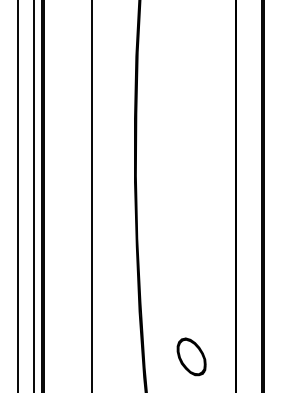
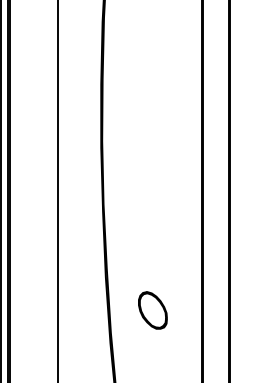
part: (191, 356) -> (152, 310), moved

